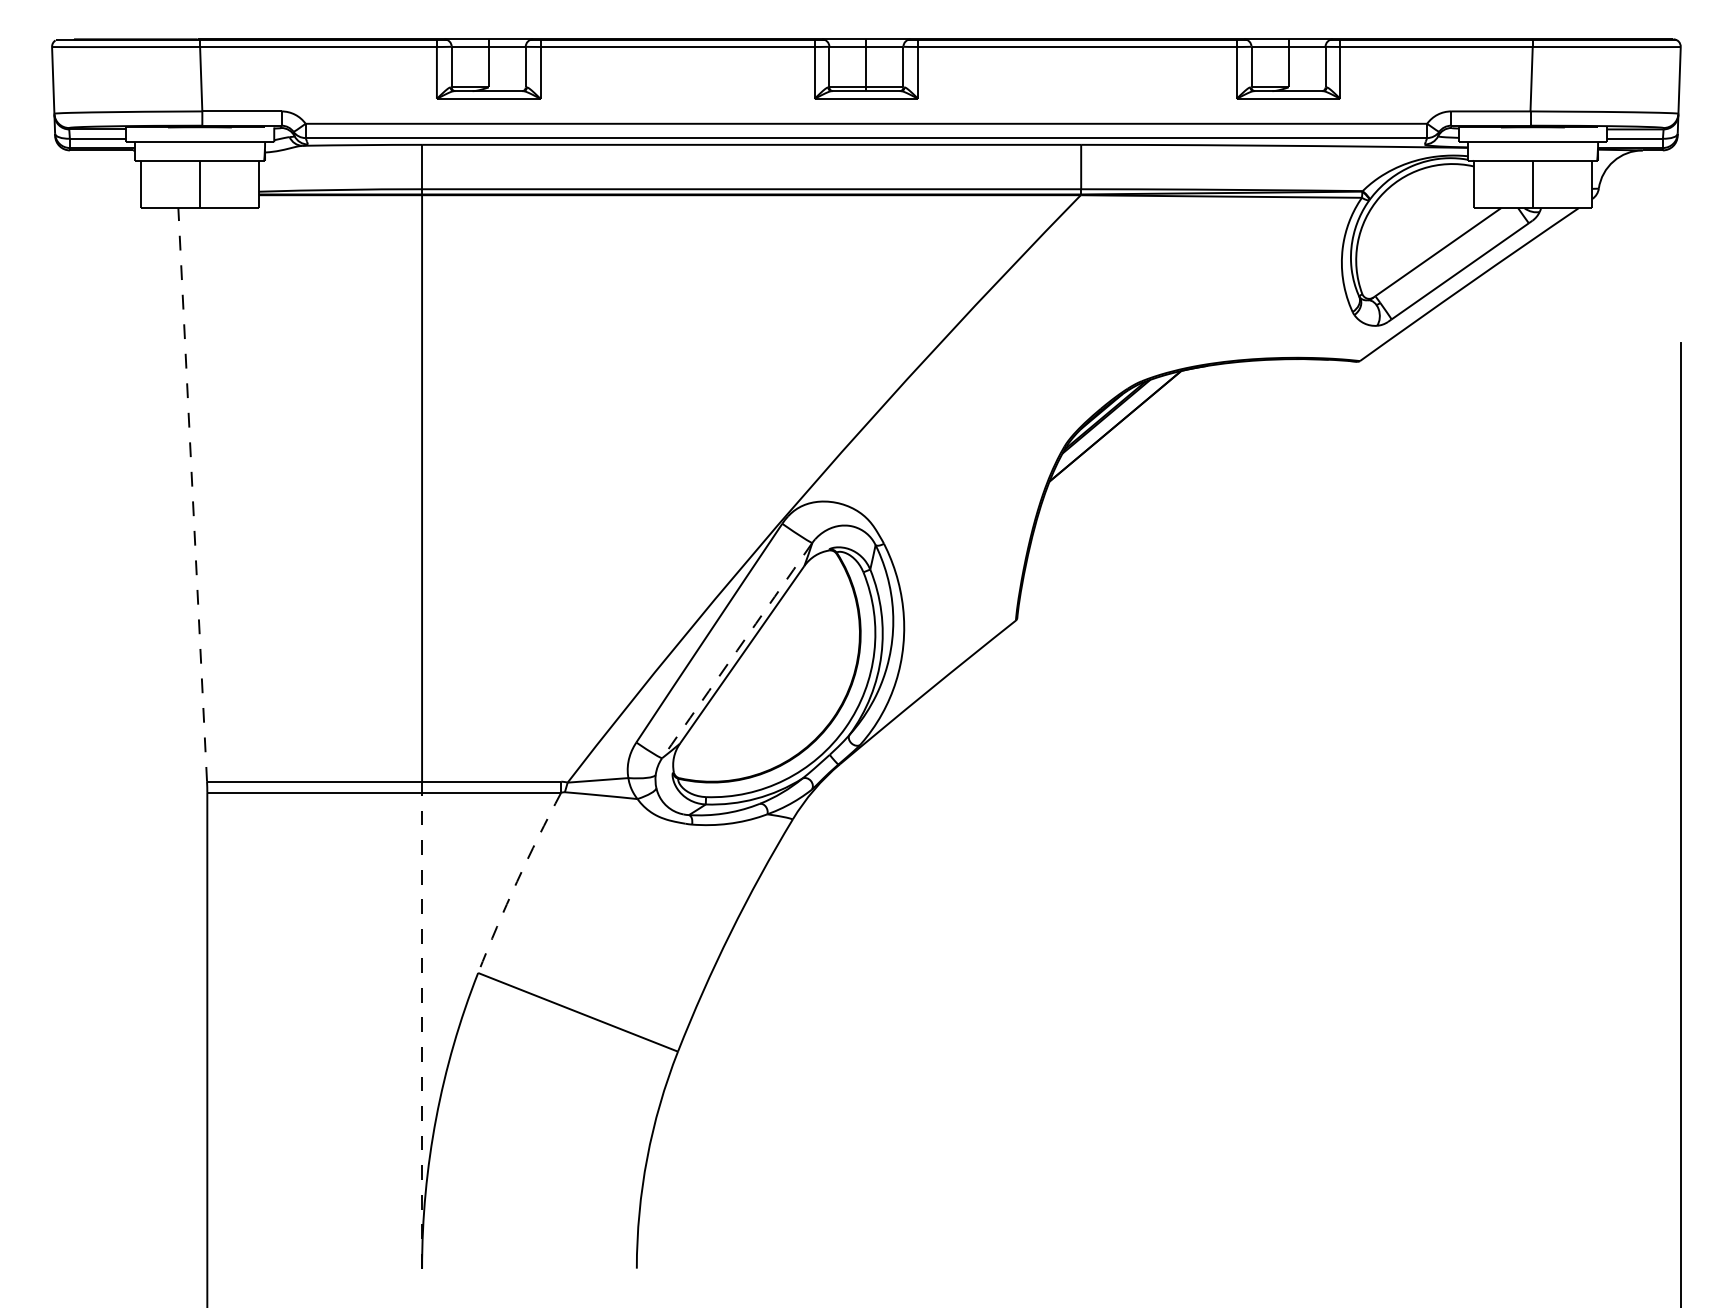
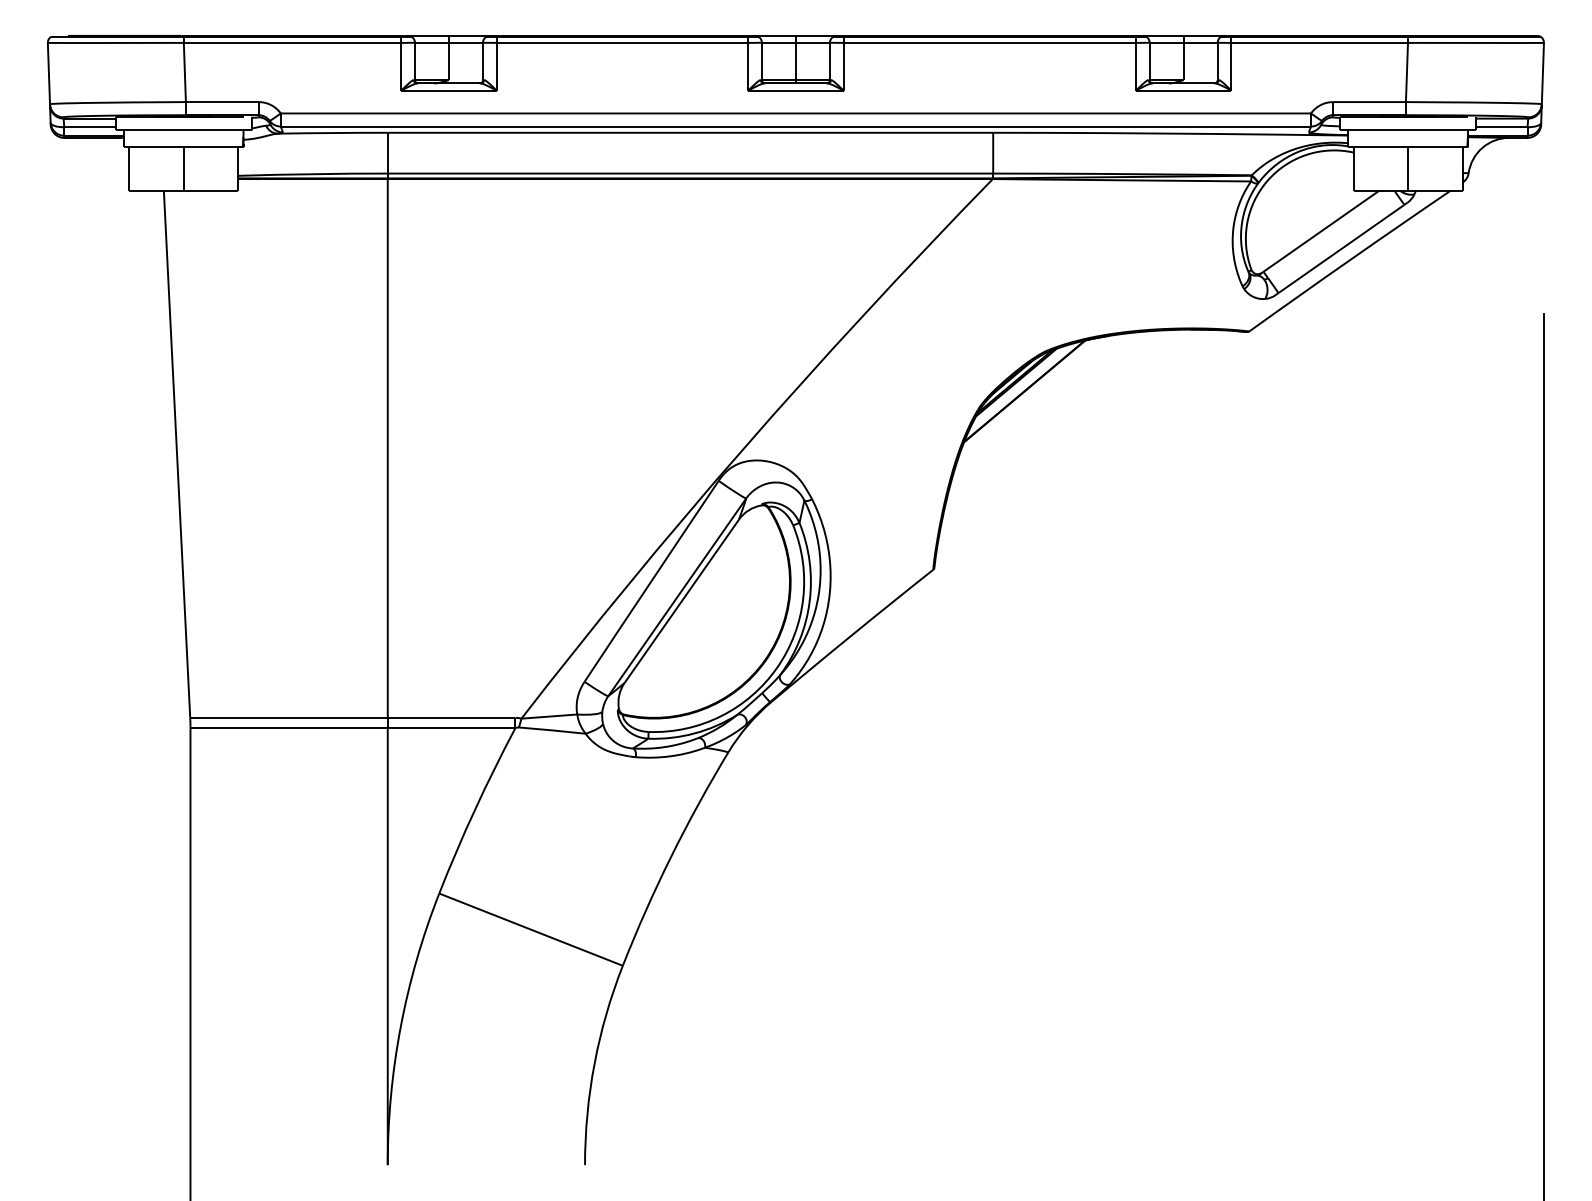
line: (192, 494) -> (176, 453), dashed -> solid
line: (737, 650) -> (677, 597), dashed -> solid
line: (517, 881) -> (475, 809), dashed -> solid
line: (422, 1030) -> (388, 946), dashed -> solid

